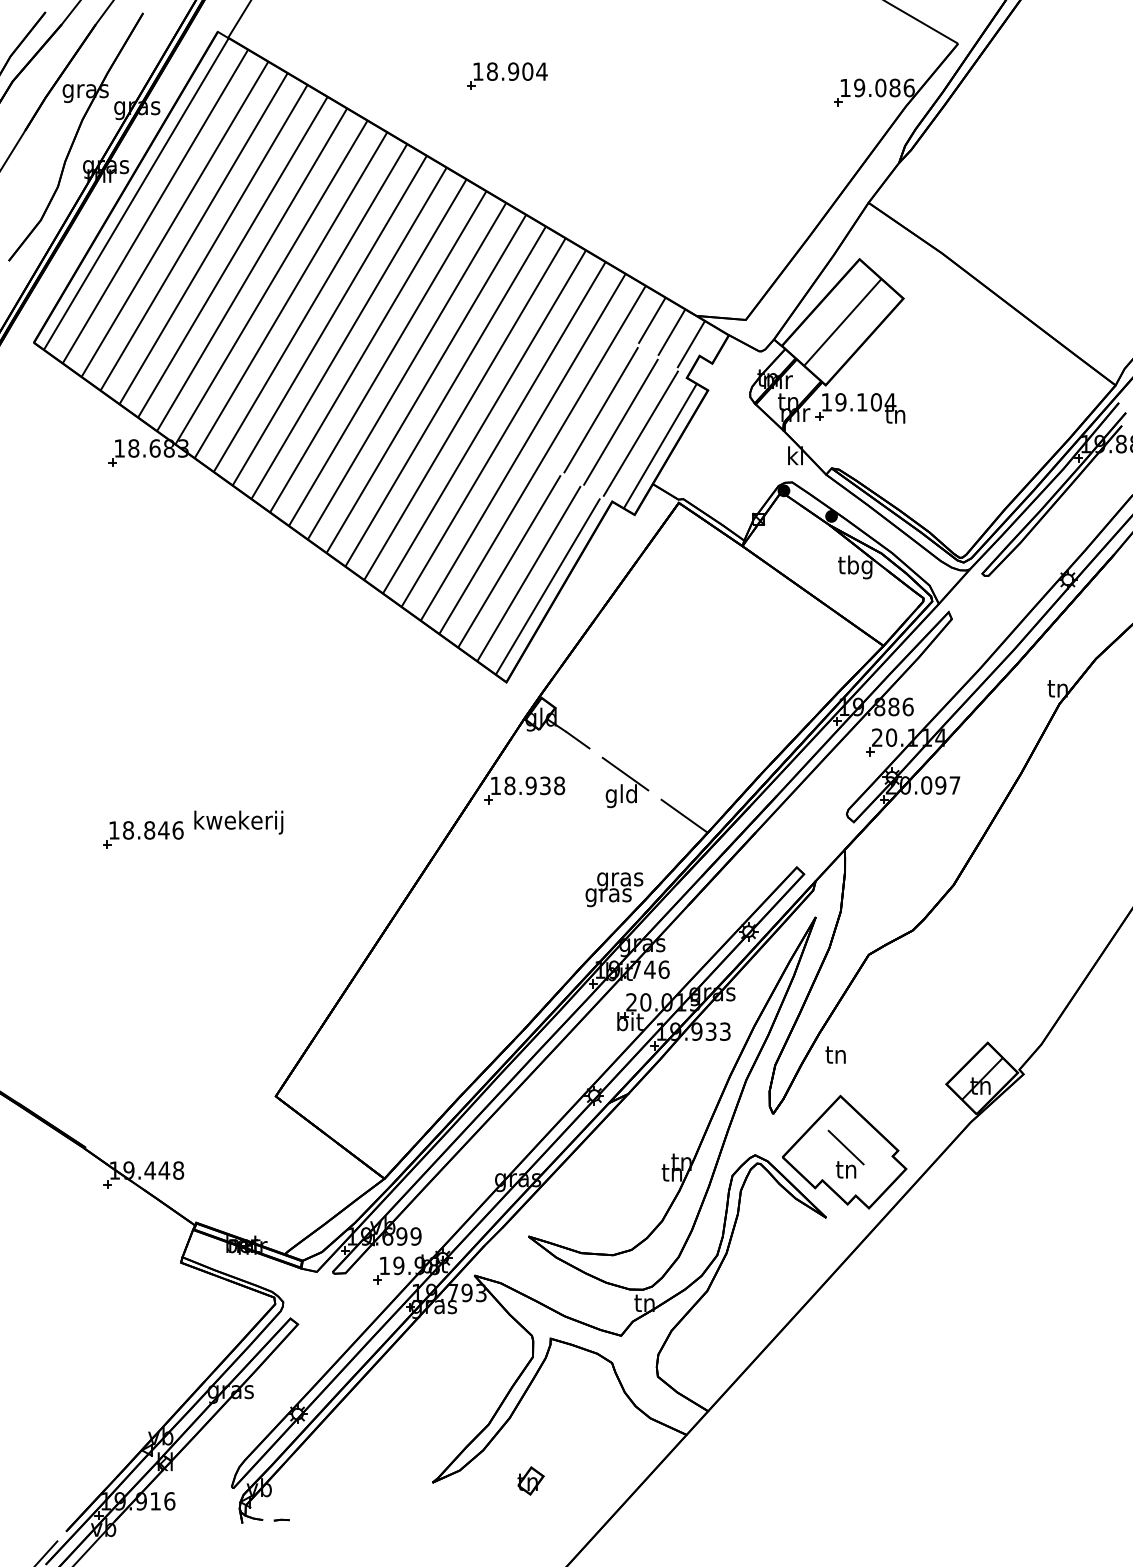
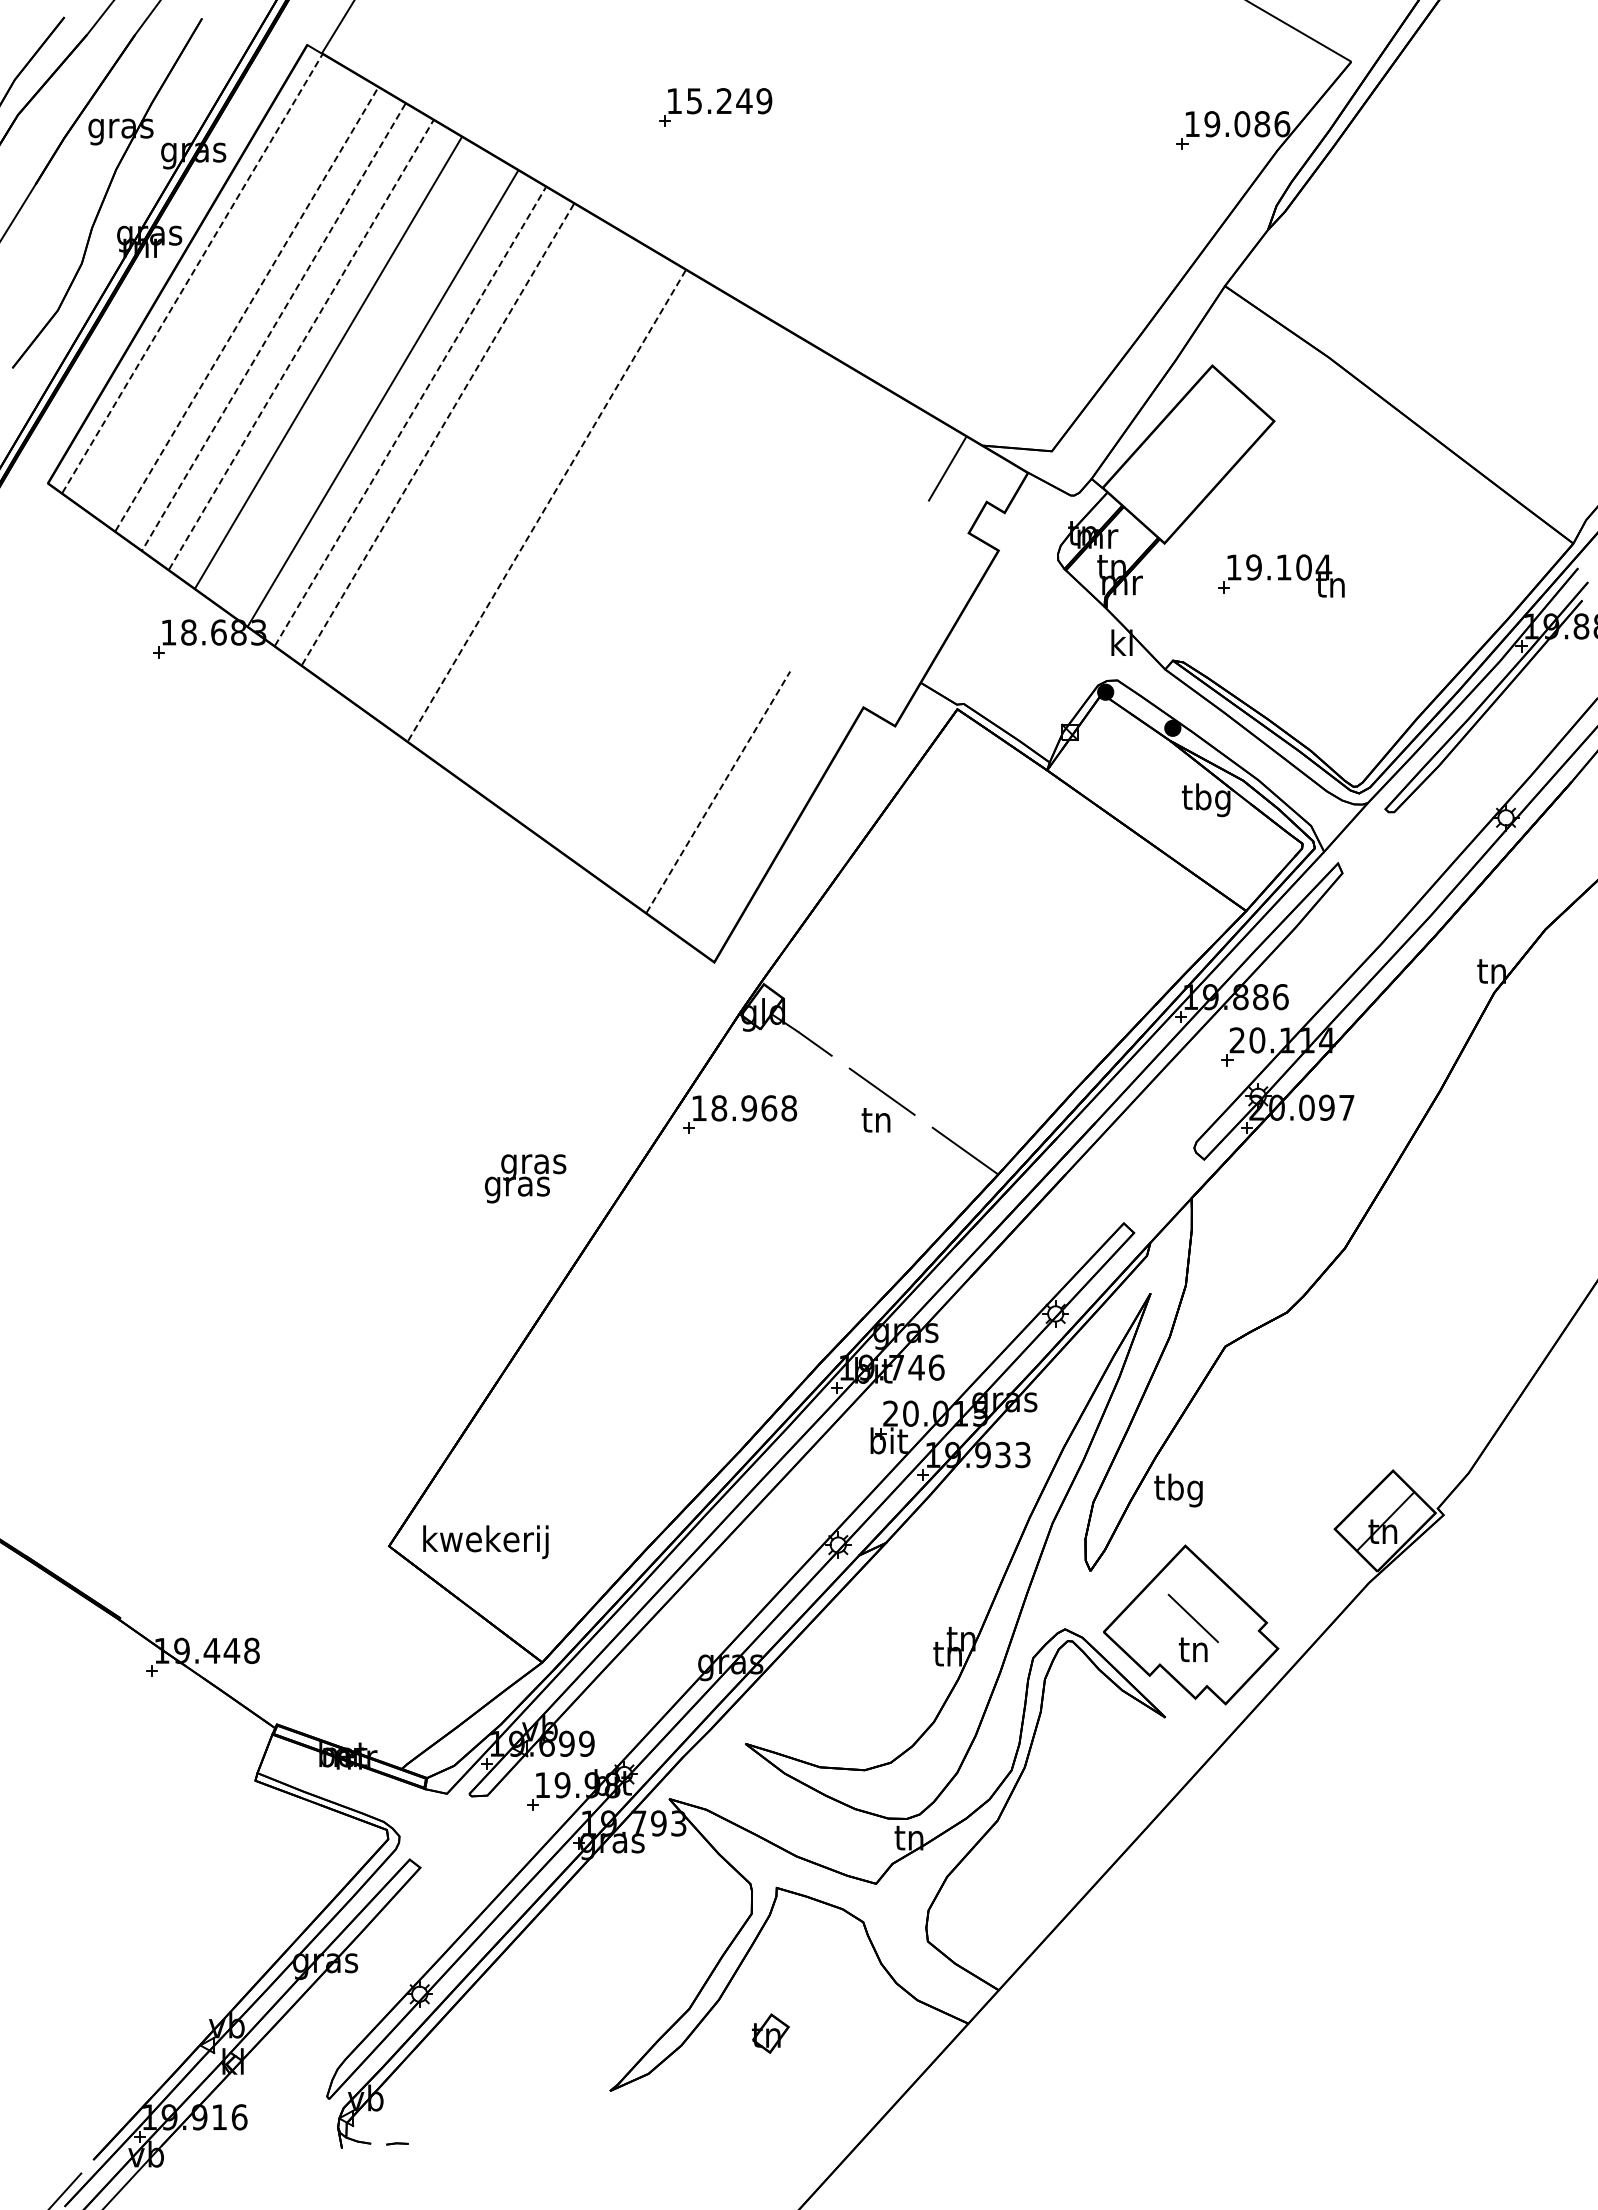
text: (517, 71) -> (729, 101), 18.904 -> 15.249
line: (136, 193) -> (192, 273), solid -> dashed
line: (154, 205) -> (218, 290), removed
line: (174, 219) -> (246, 309), solid -> dashed
line: (193, 232) -> (273, 327), solid -> dashed
line: (213, 244) -> (301, 345), solid -> dashed
line: (252, 269) -> (355, 380), removed
line: (291, 295) -> (410, 416), solid -> dashed
line: (310, 308) -> (438, 434), solid -> dashed
line: (329, 320) -> (464, 452), removed
line: (651, 320) -> (919, 451), removed
line: (842, 322) -> (1188, 454), removed
line: (349, 333) -> (492, 470), removed
line: (690, 344) -> (974, 485), removed
line: (368, 345) -> (519, 487), removed
line: (387, 359) -> (546, 506), solid -> dashed
line: (406, 371) -> (573, 523), removed
line: (426, 383) -> (601, 541), removed
line: (445, 396) -> (628, 559), removed
line: (464, 408) -> (655, 576), removed
part: (860, 408) -> (1281, 575), moved
line: (600, 410) -> (847, 578), removed
line: (484, 421) -> (683, 594), removed
line: (620, 422) -> (875, 595), removed
line: (640, 433) -> (903, 611), removed
line: (503, 434) -> (709, 612), removed
line: (660, 446) -> (931, 629), removed
line: (522, 447) -> (737, 630), removed
line: (542, 459) -> (765, 648), removed
line: (509, 561) -> (718, 791), solid -> dashed
line: (528, 573) -> (745, 809), removed
line: (547, 586) -> (772, 827), removed
text: (545, 785) -> (769, 1108), 18.938 -> 18.968
text: (621, 795) -> (876, 1122), gld -> tn
text: (238, 822) -> (485, 1542), moved
part: (143, 834) -> (202, 1177), removed
text: (614, 889) -> (525, 1178), moved
text: (835, 1056) -> (1178, 1490), tn -> tbg
part: (530, 1480) -> (770, 2033), moved

